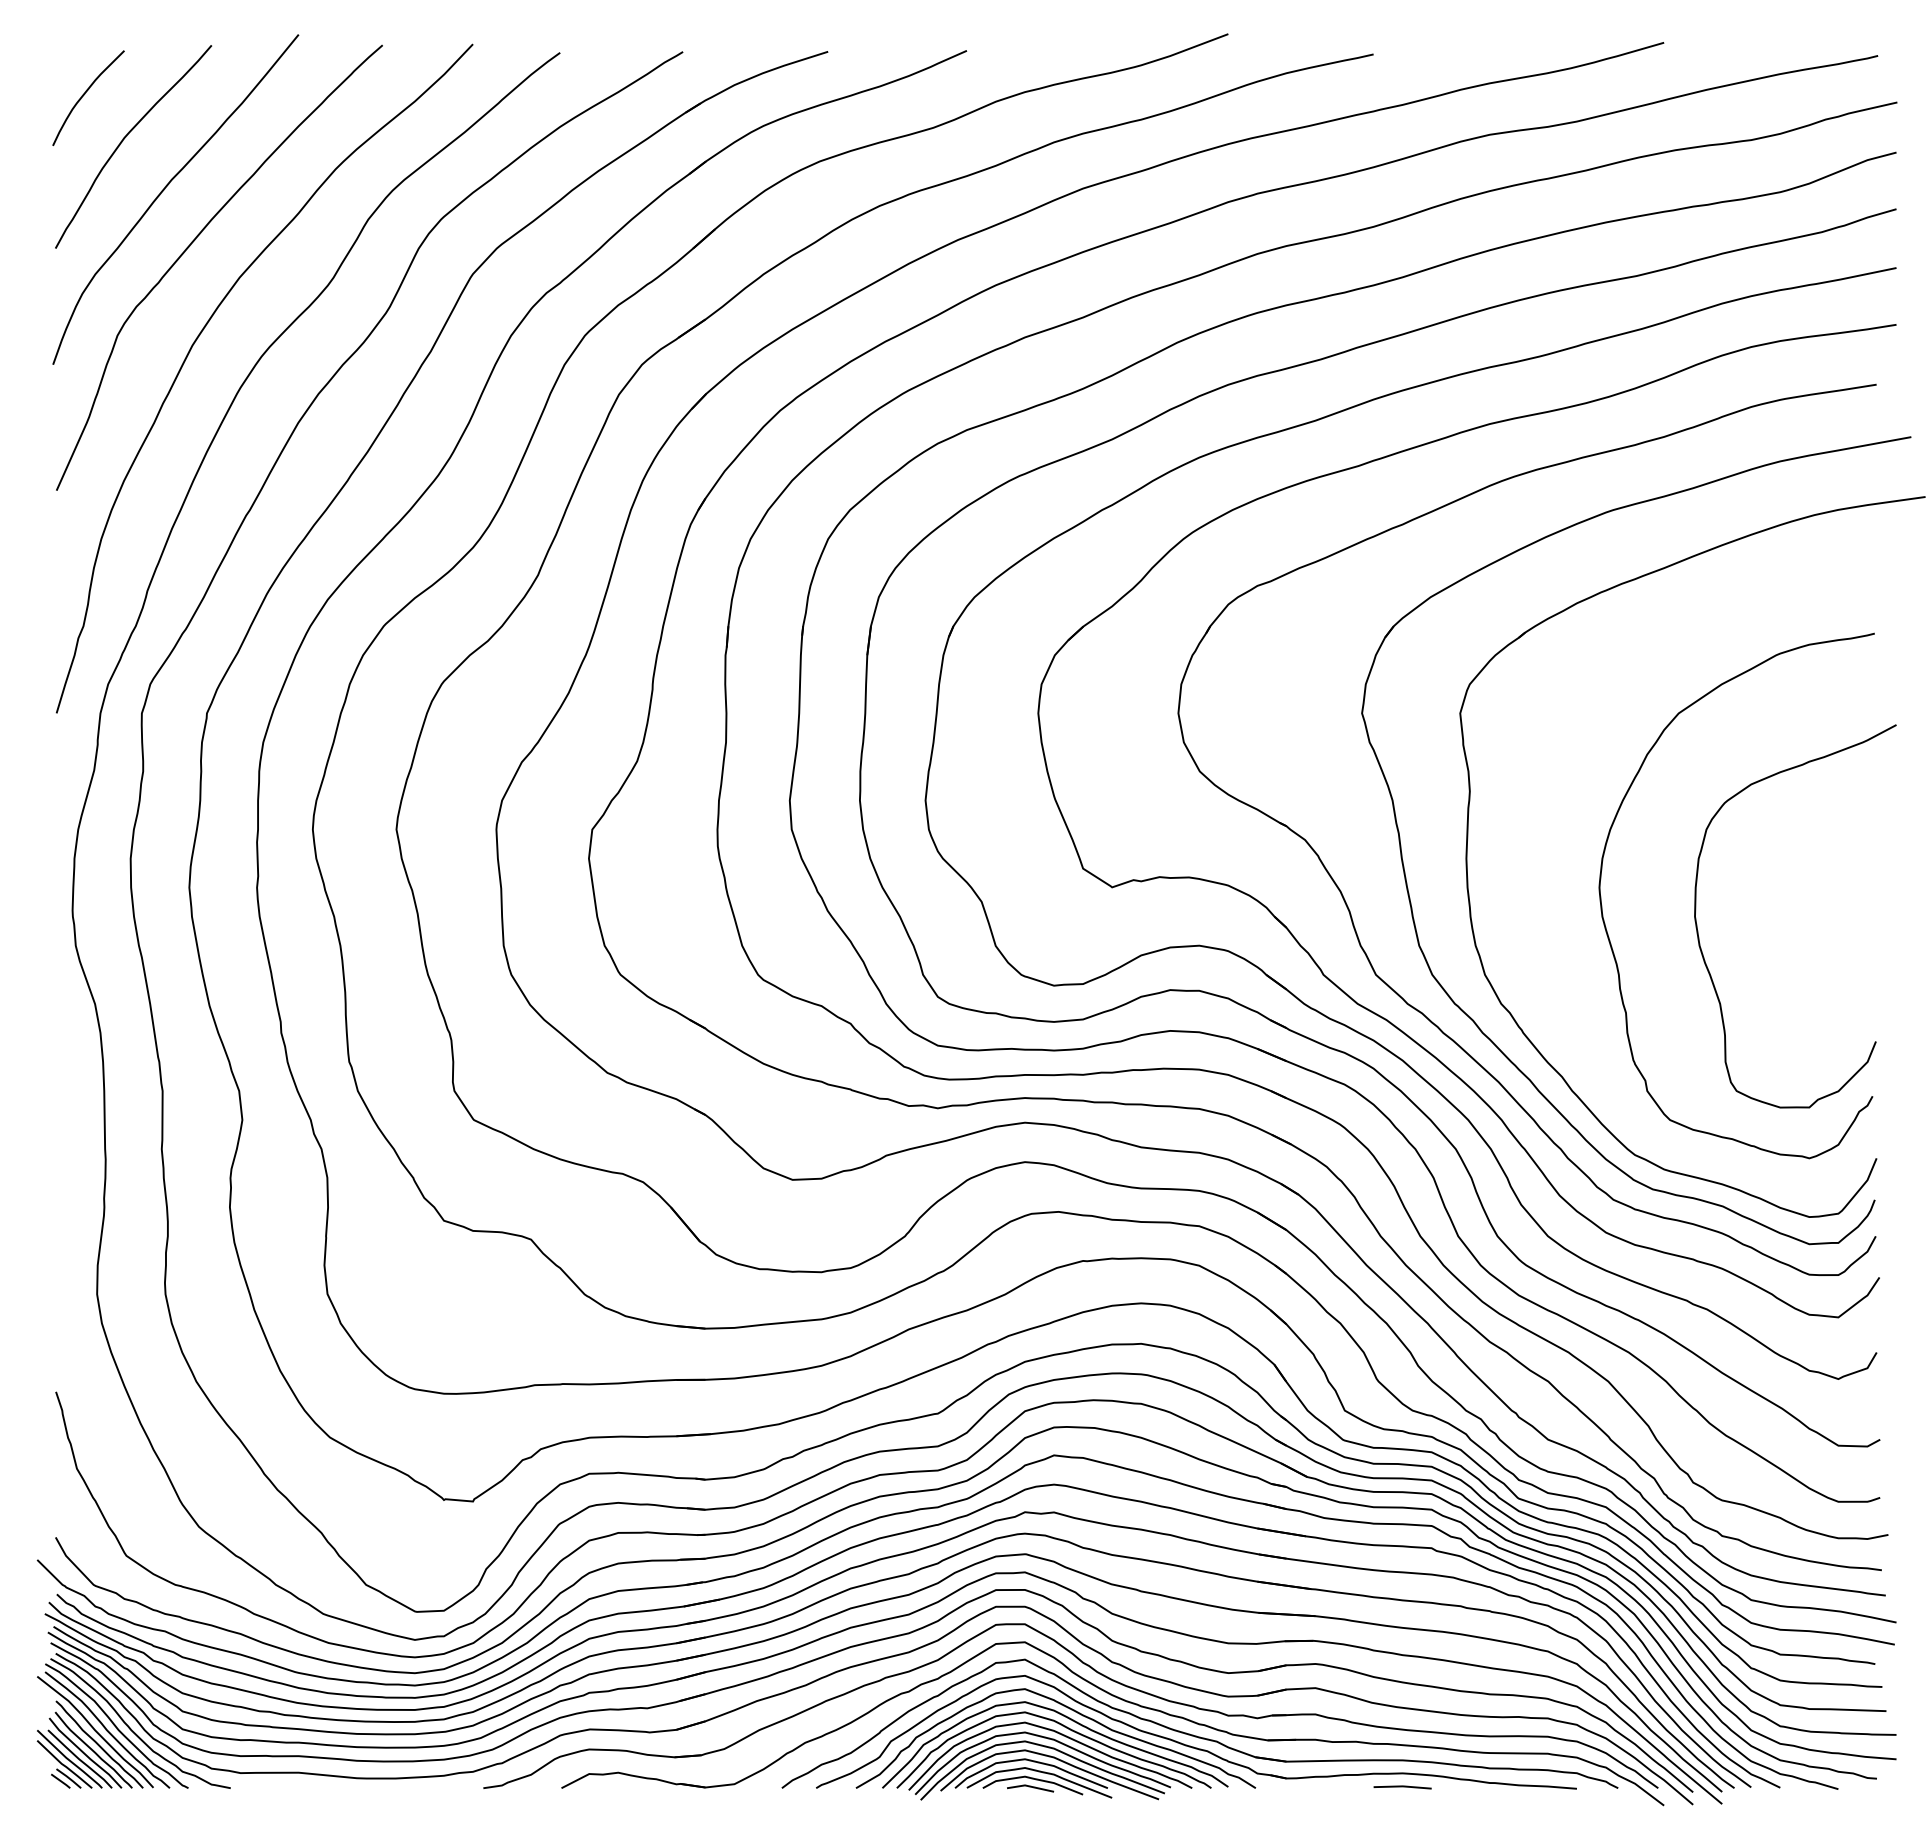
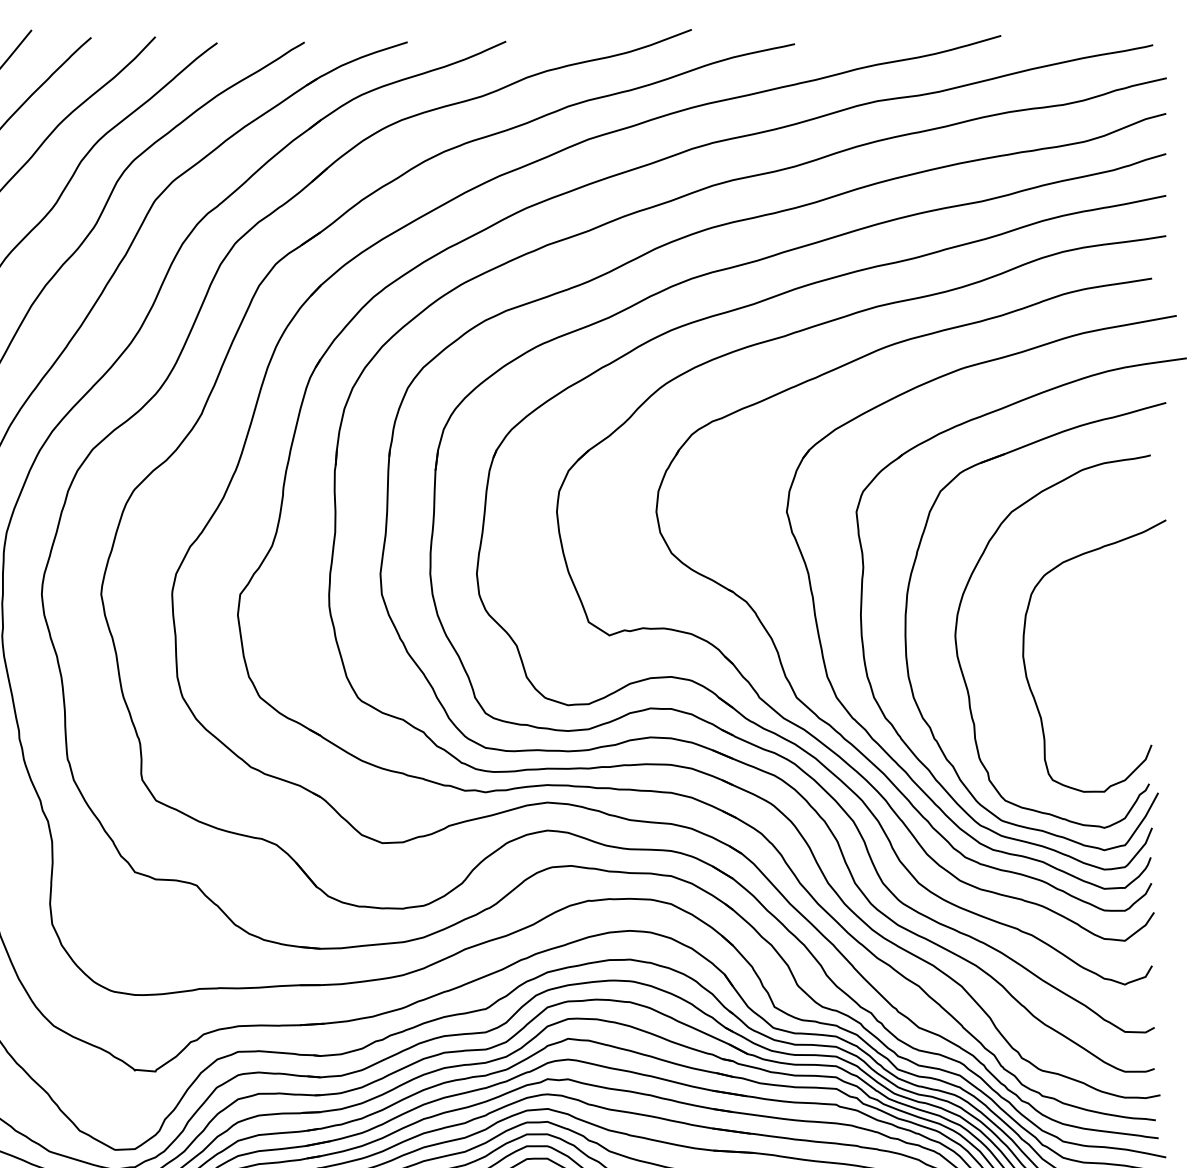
part: (1530, 874) -> (906, 626), added

